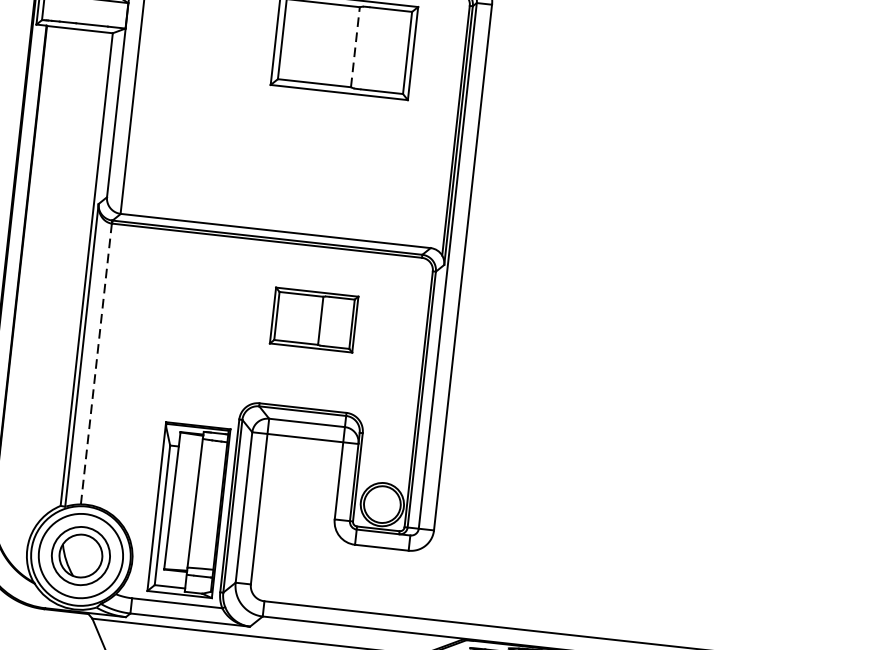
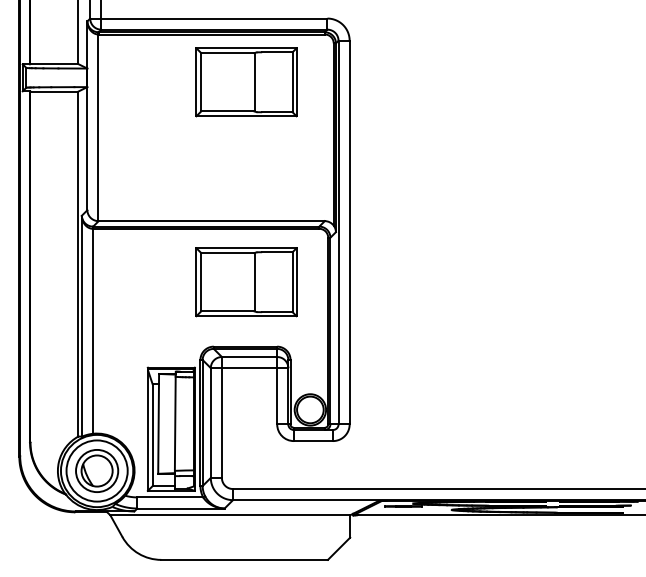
line: (355, 46) -> (254, 81), dashed -> solid
part: (314, 320) -> (246, 282), size x1.67
line: (95, 362) -> (92, 330), dashed -> solid

